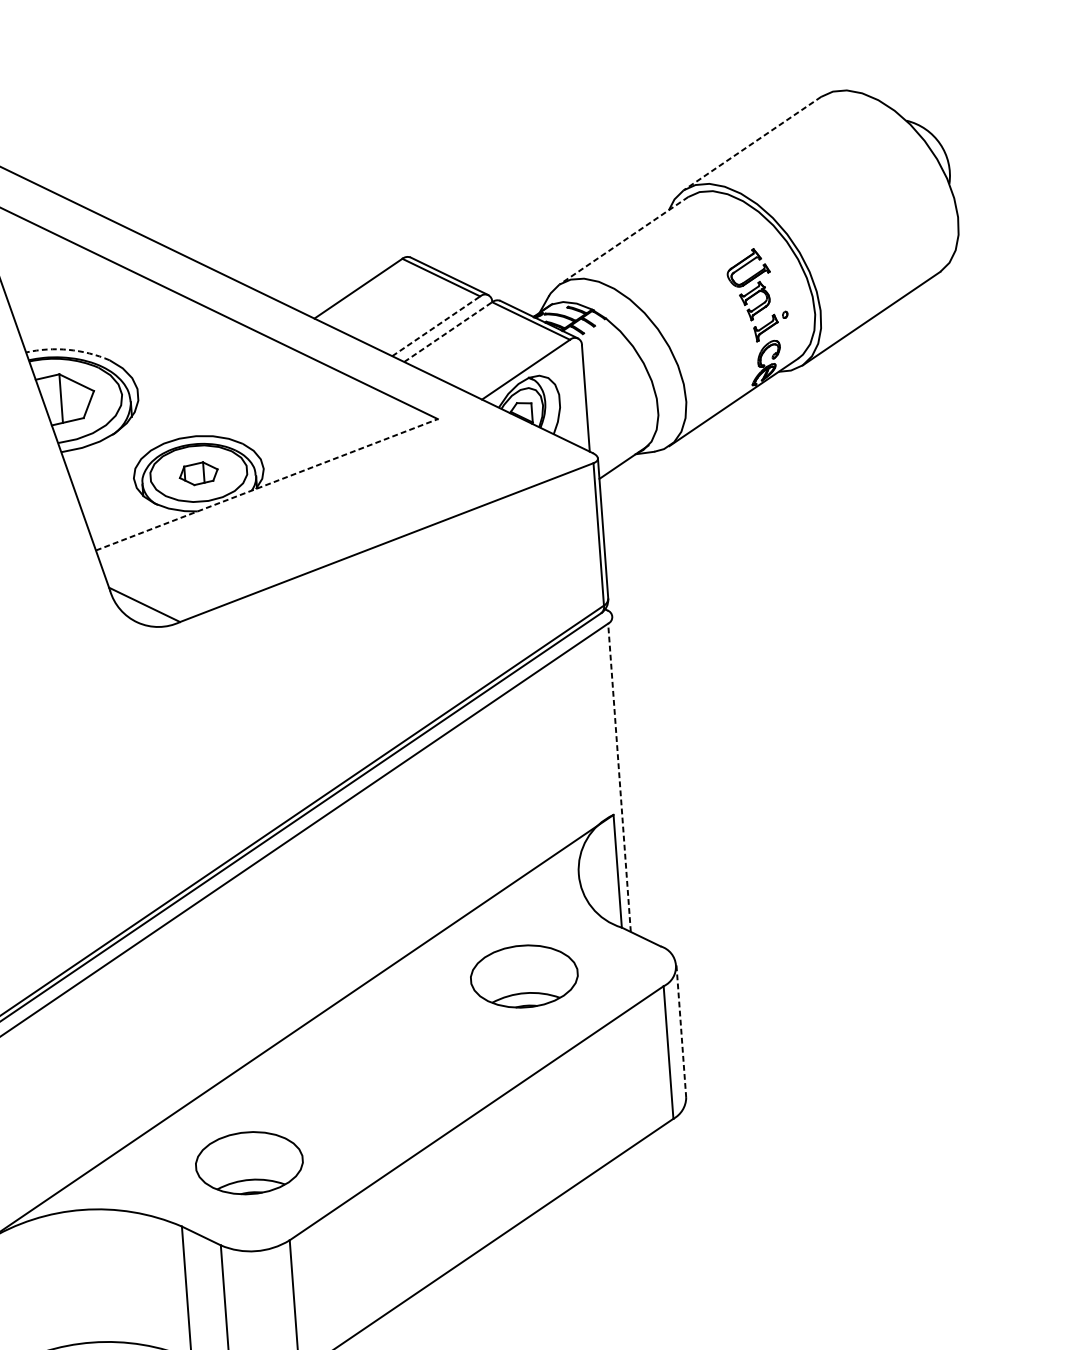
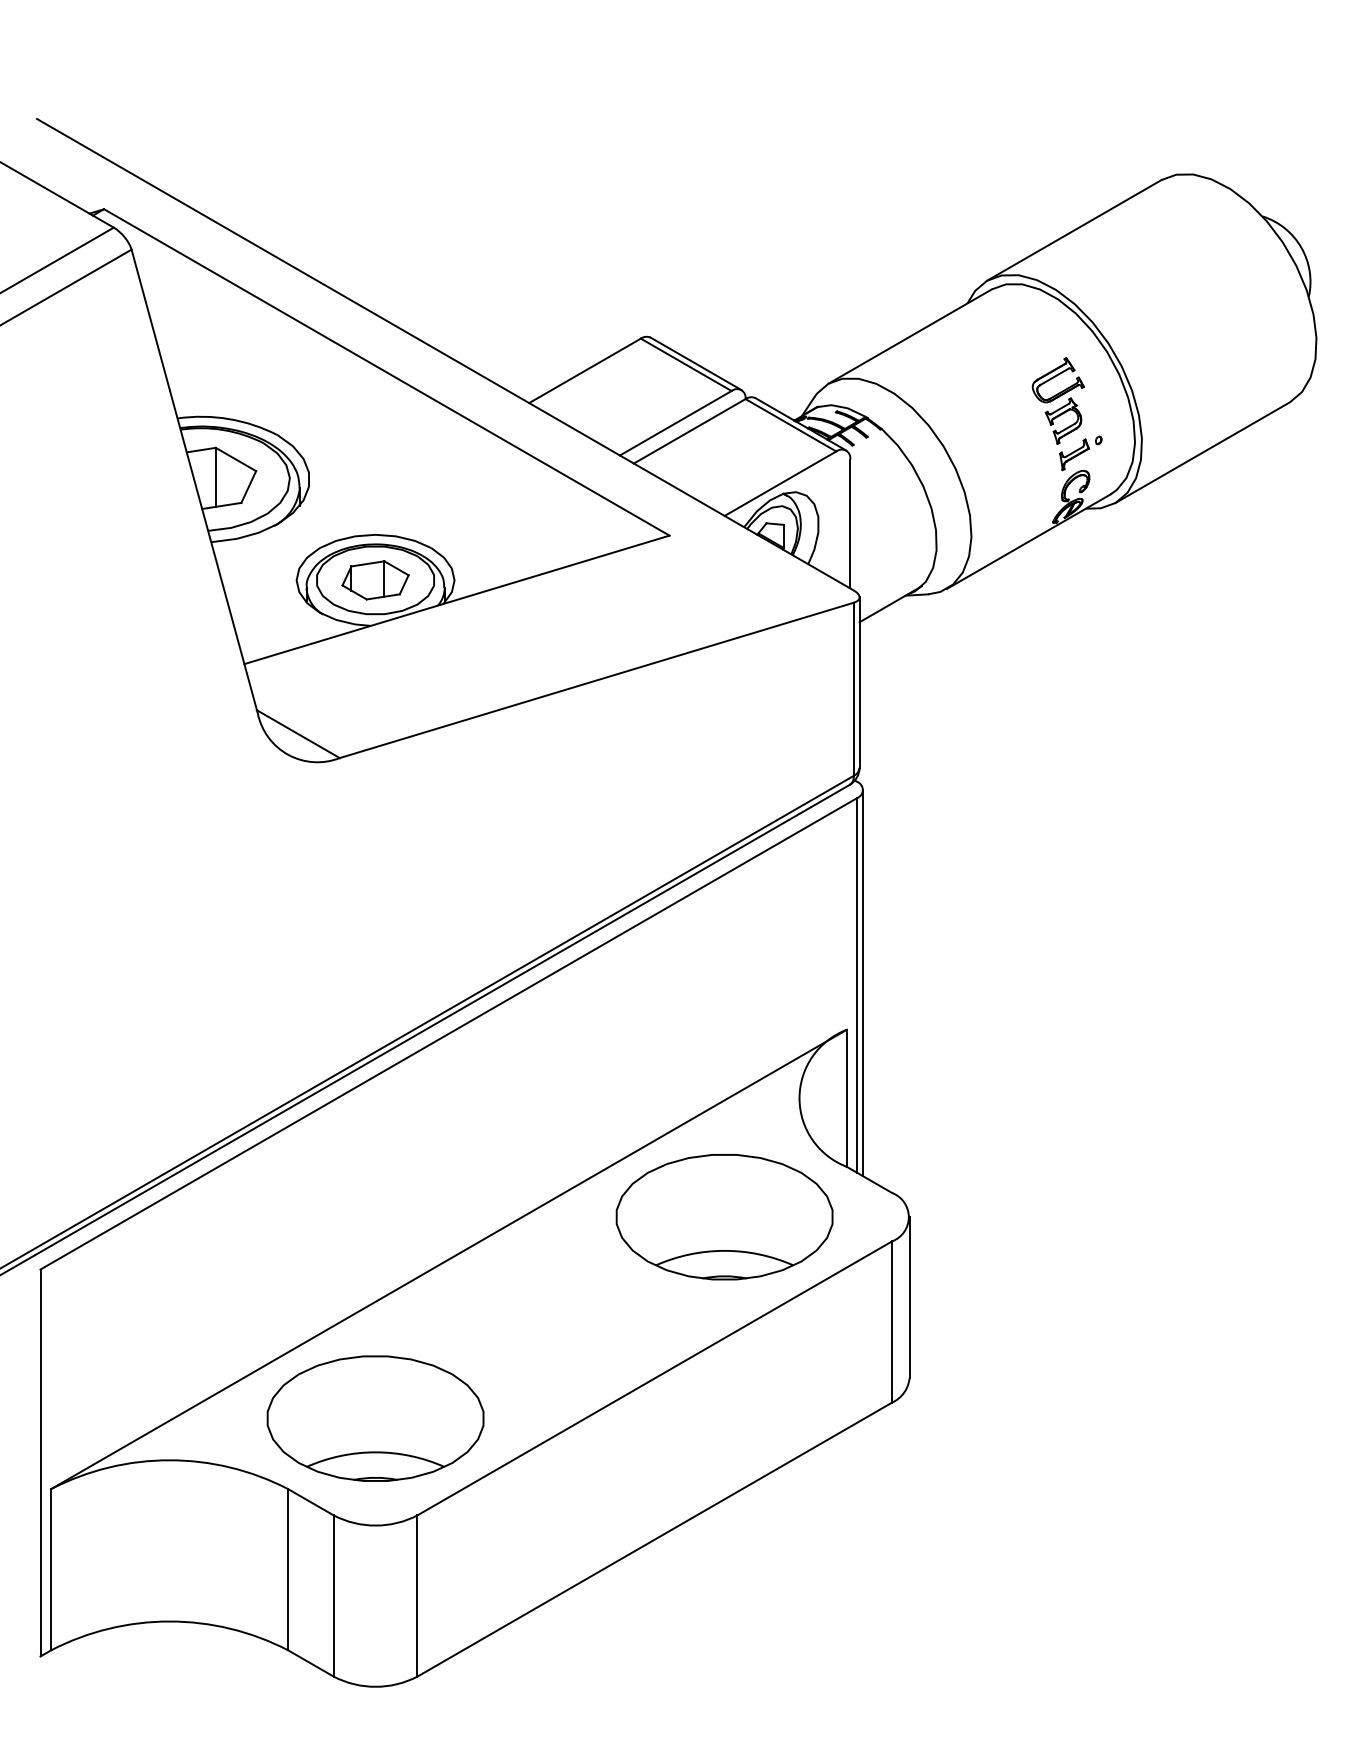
line: (752, 143) -> (1074, 230), dashed -> solid
line: (623, 240) -> (909, 336), dashed -> solid
line: (436, 326) -> (676, 423), dashed -> solid
line: (448, 332) -> (690, 431), dashed -> solid
arc: (68, 350) -> (229, 419), dashed -> solid
part: (198, 473) -> (375, 580), size x1.43
line: (267, 484) -> (457, 599), dashed -> solid
line: (624, 774) -> (863, 982), added
line: (619, 777) -> (857, 984), dashed -> solid
part: (524, 976) -> (724, 1217), size x1.67
line: (681, 1031) -> (909, 1297), dashed -> solid
part: (249, 1163) -> (375, 1418), size x1.67

